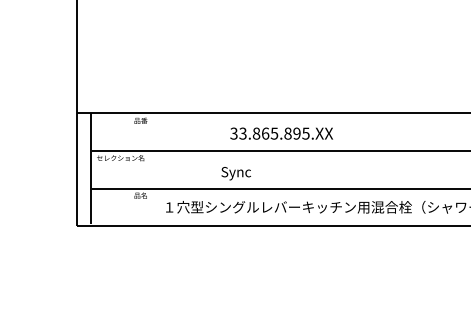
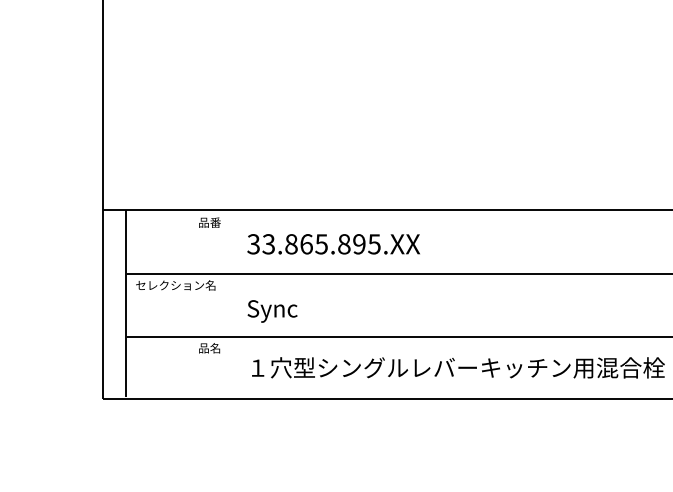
text: (281, 133) -> (333, 244), moved
text: (235, 173) -> (271, 311), moved

